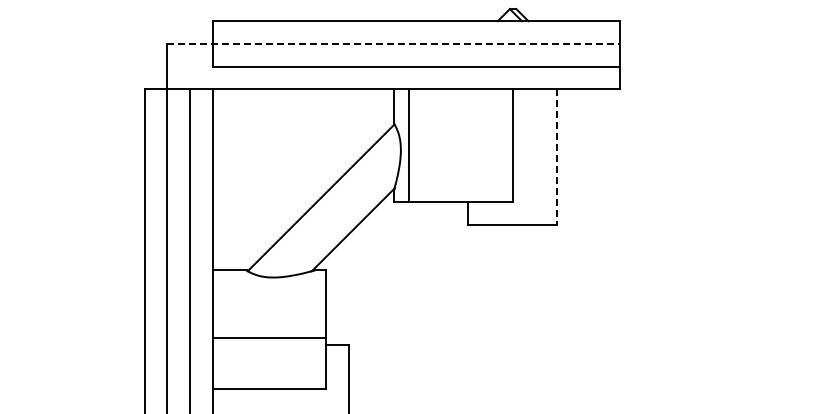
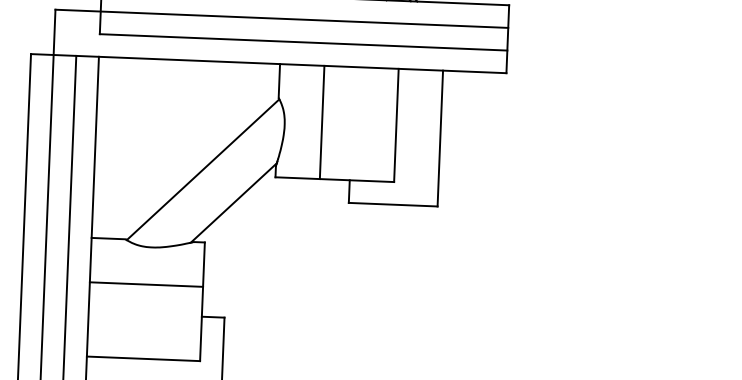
line: (393, 43) -> (281, 18), dashed -> solid
line: (409, 145) -> (322, 122), moved
line: (556, 157) -> (439, 138), dashed -> solid
line: (268, 337) -> (145, 284), moved

